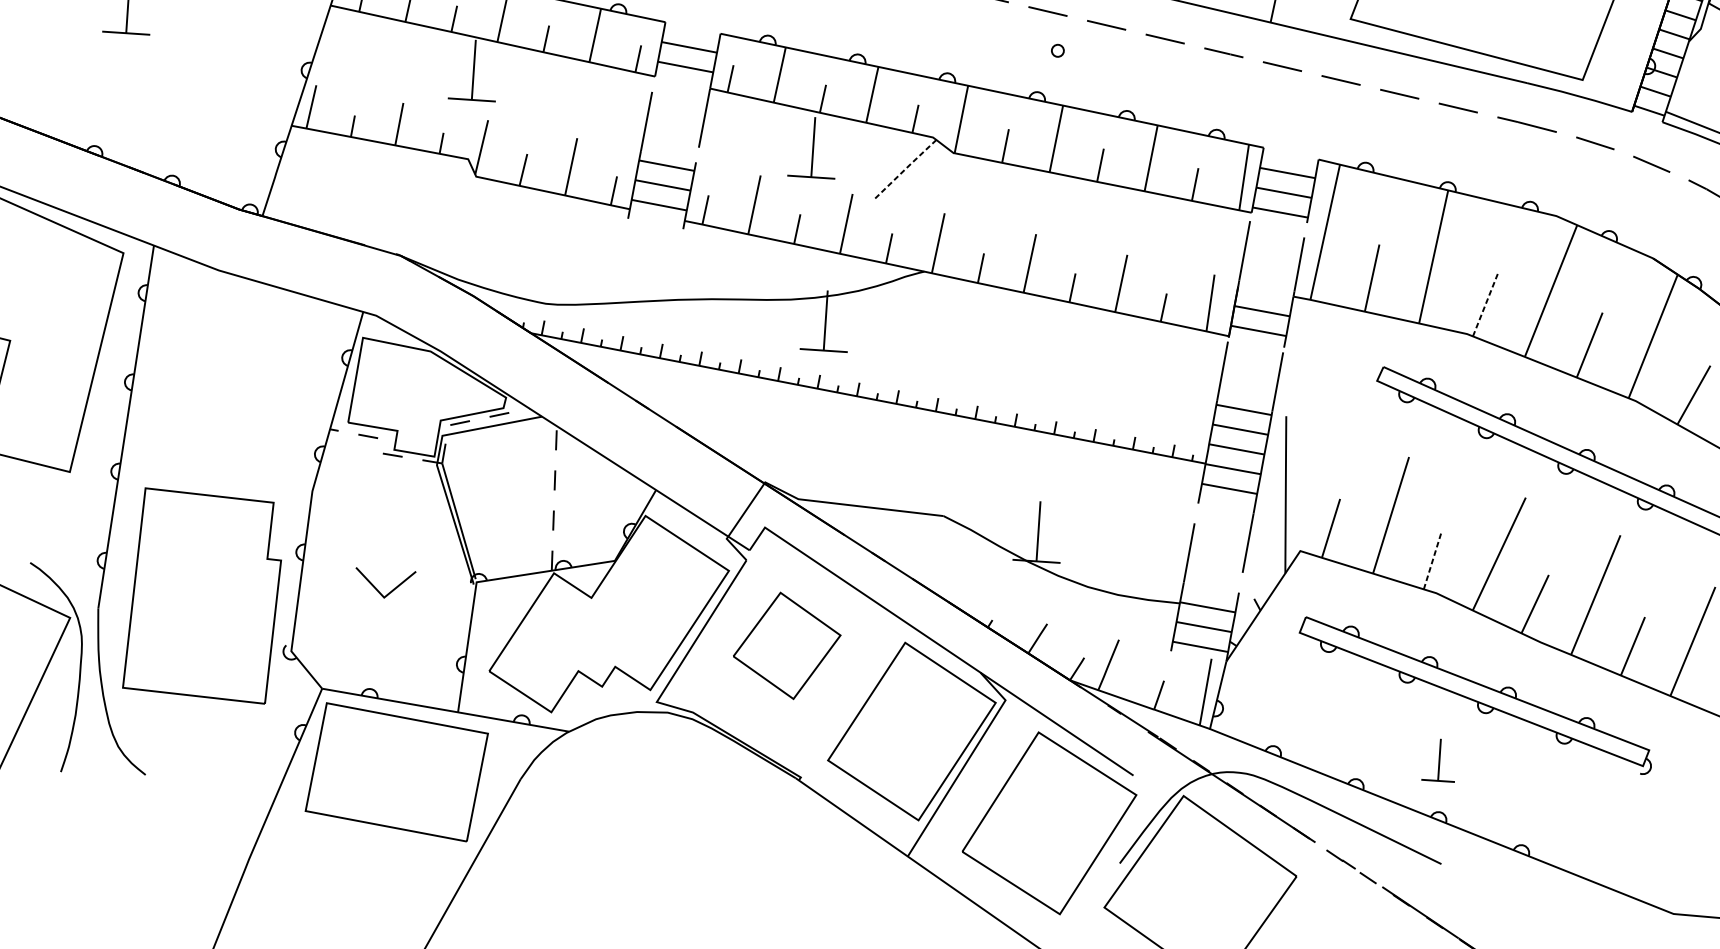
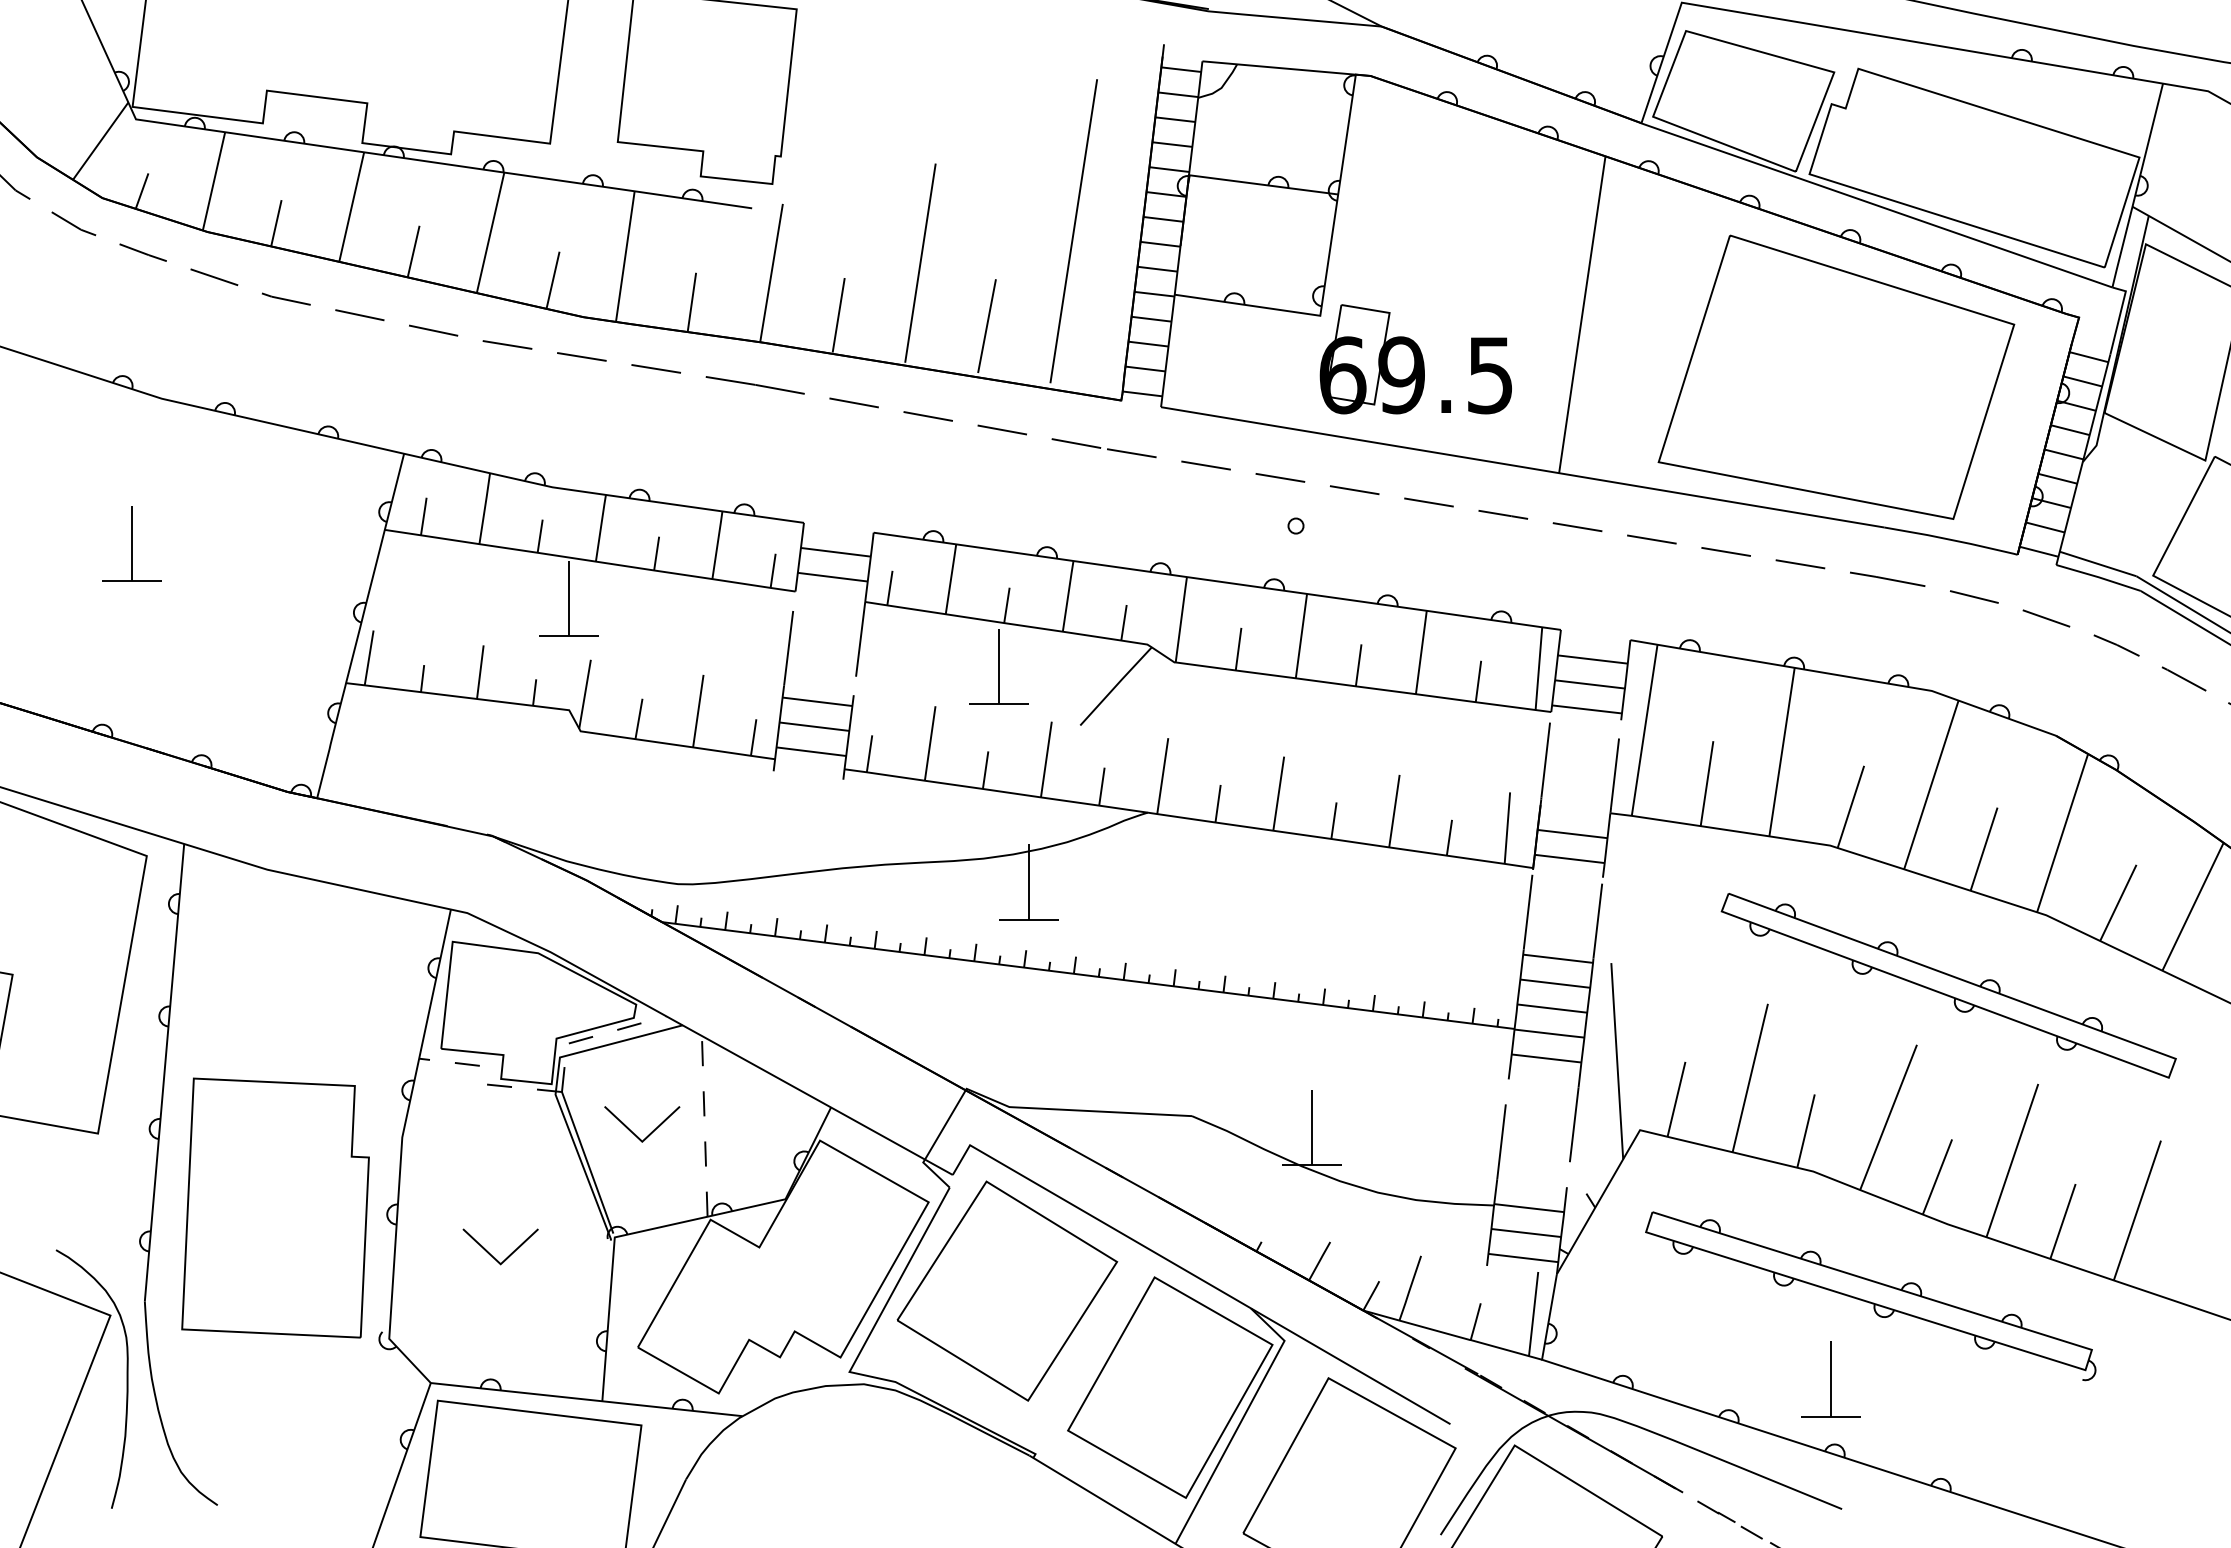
line: (906, 168) -> (1116, 685), dashed -> solid
line: (1486, 304) -> (1851, 806), dashed -> solid
part: (510, 500) -> (650, 1132), added
line: (1433, 560) -> (1806, 1131), dashed -> solid
part: (203, 595) -> (275, 1207), moved
part: (787, 645) -> (1007, 1290), size x1.67
part: (1439, 760) -> (1830, 1379), size x1.43

